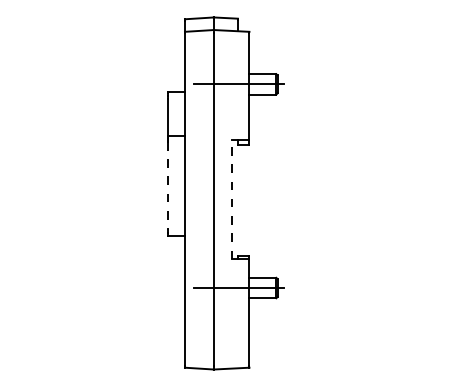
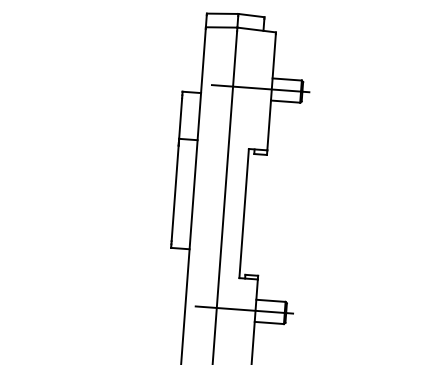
line: (167, 185) -> (174, 192), dashed -> solid
line: (232, 199) -> (244, 213), dashed -> solid

